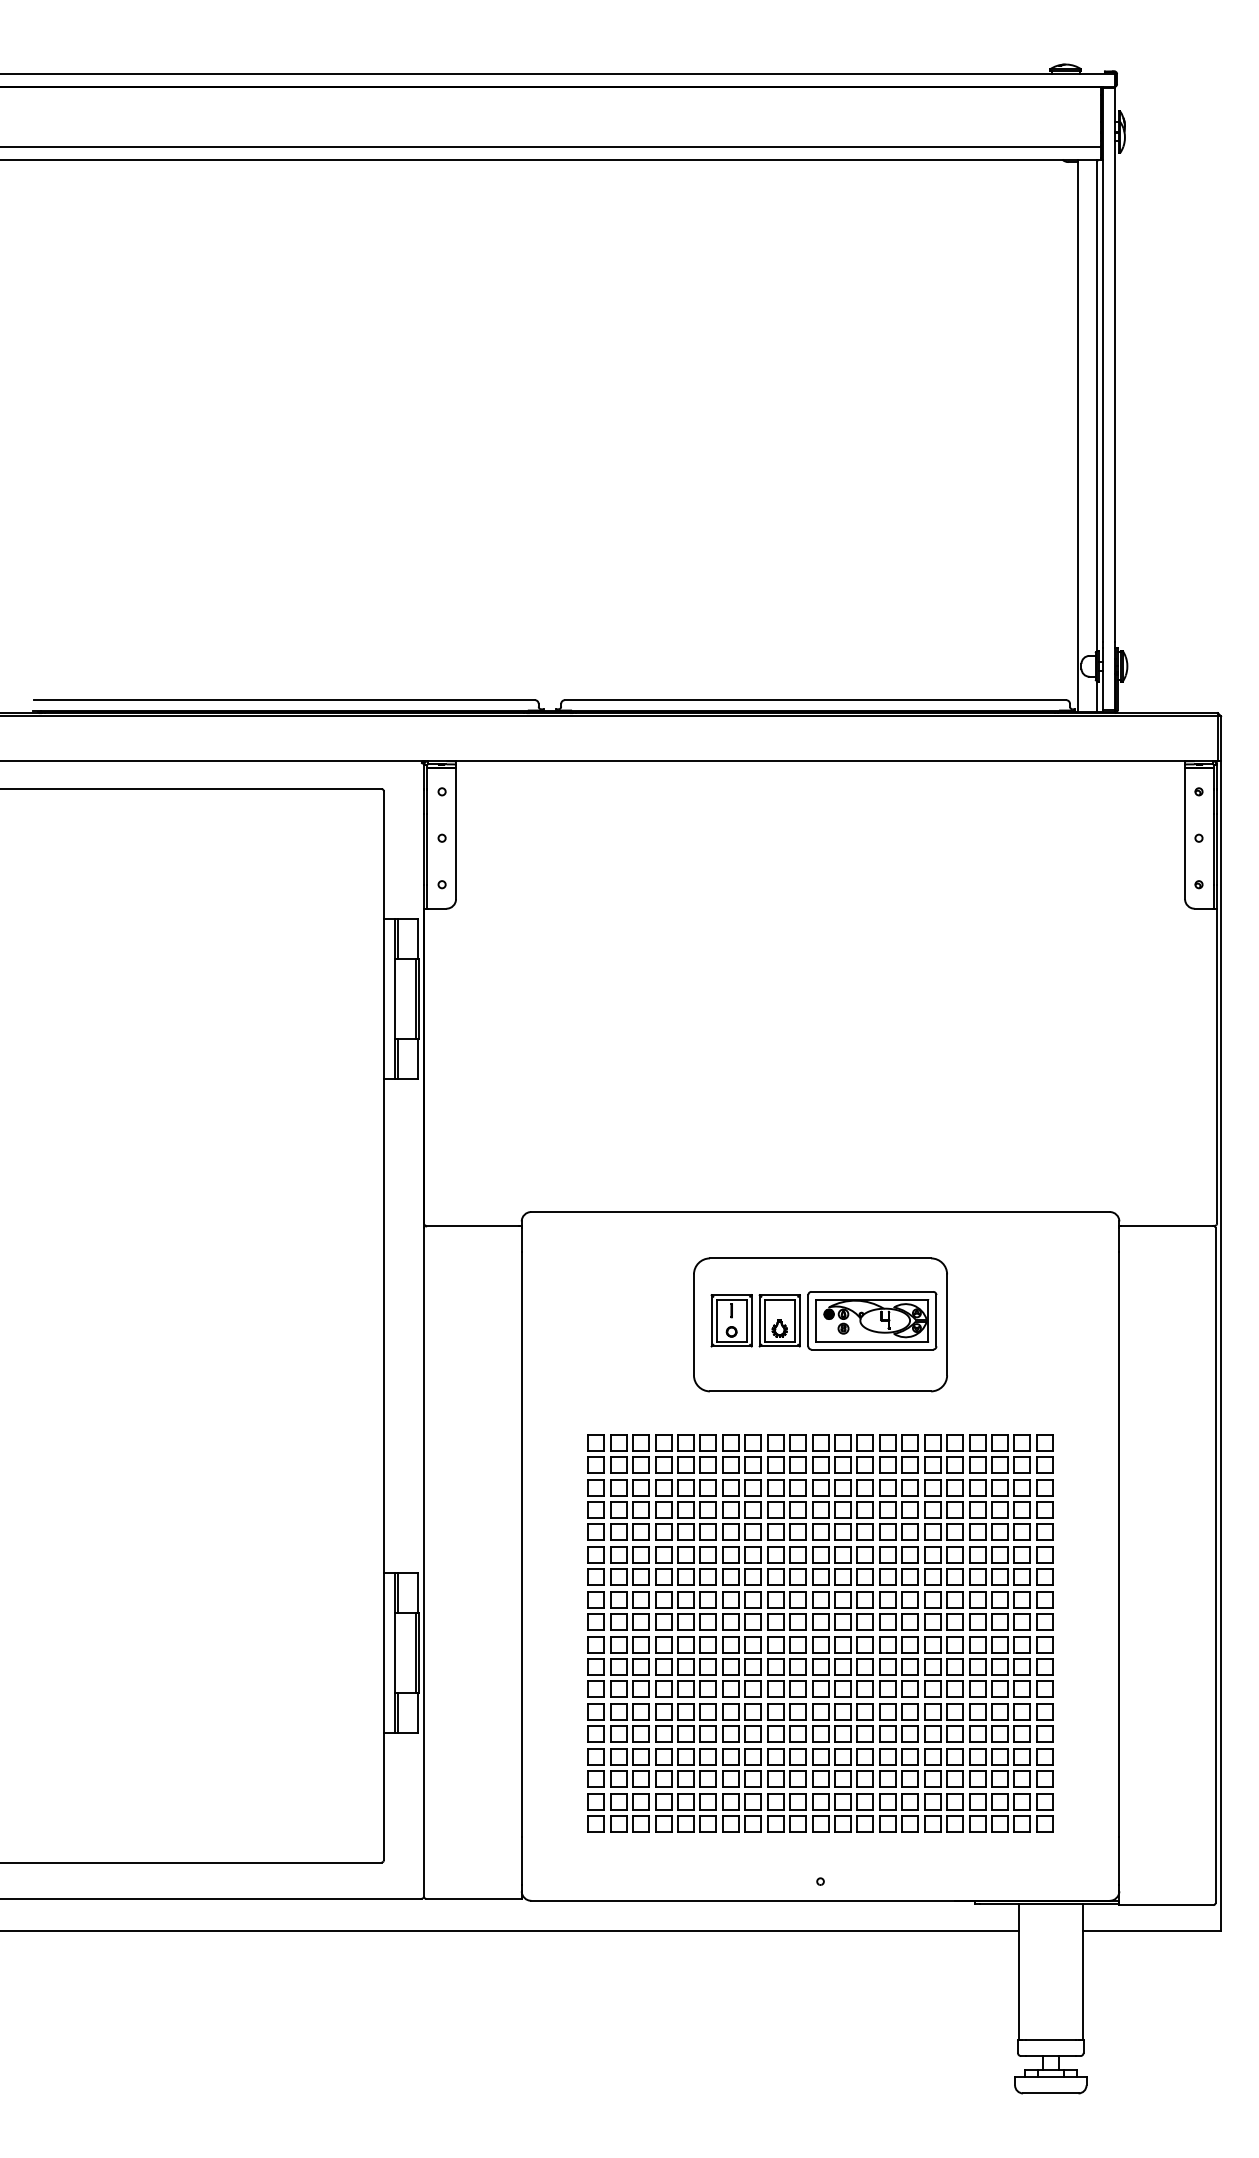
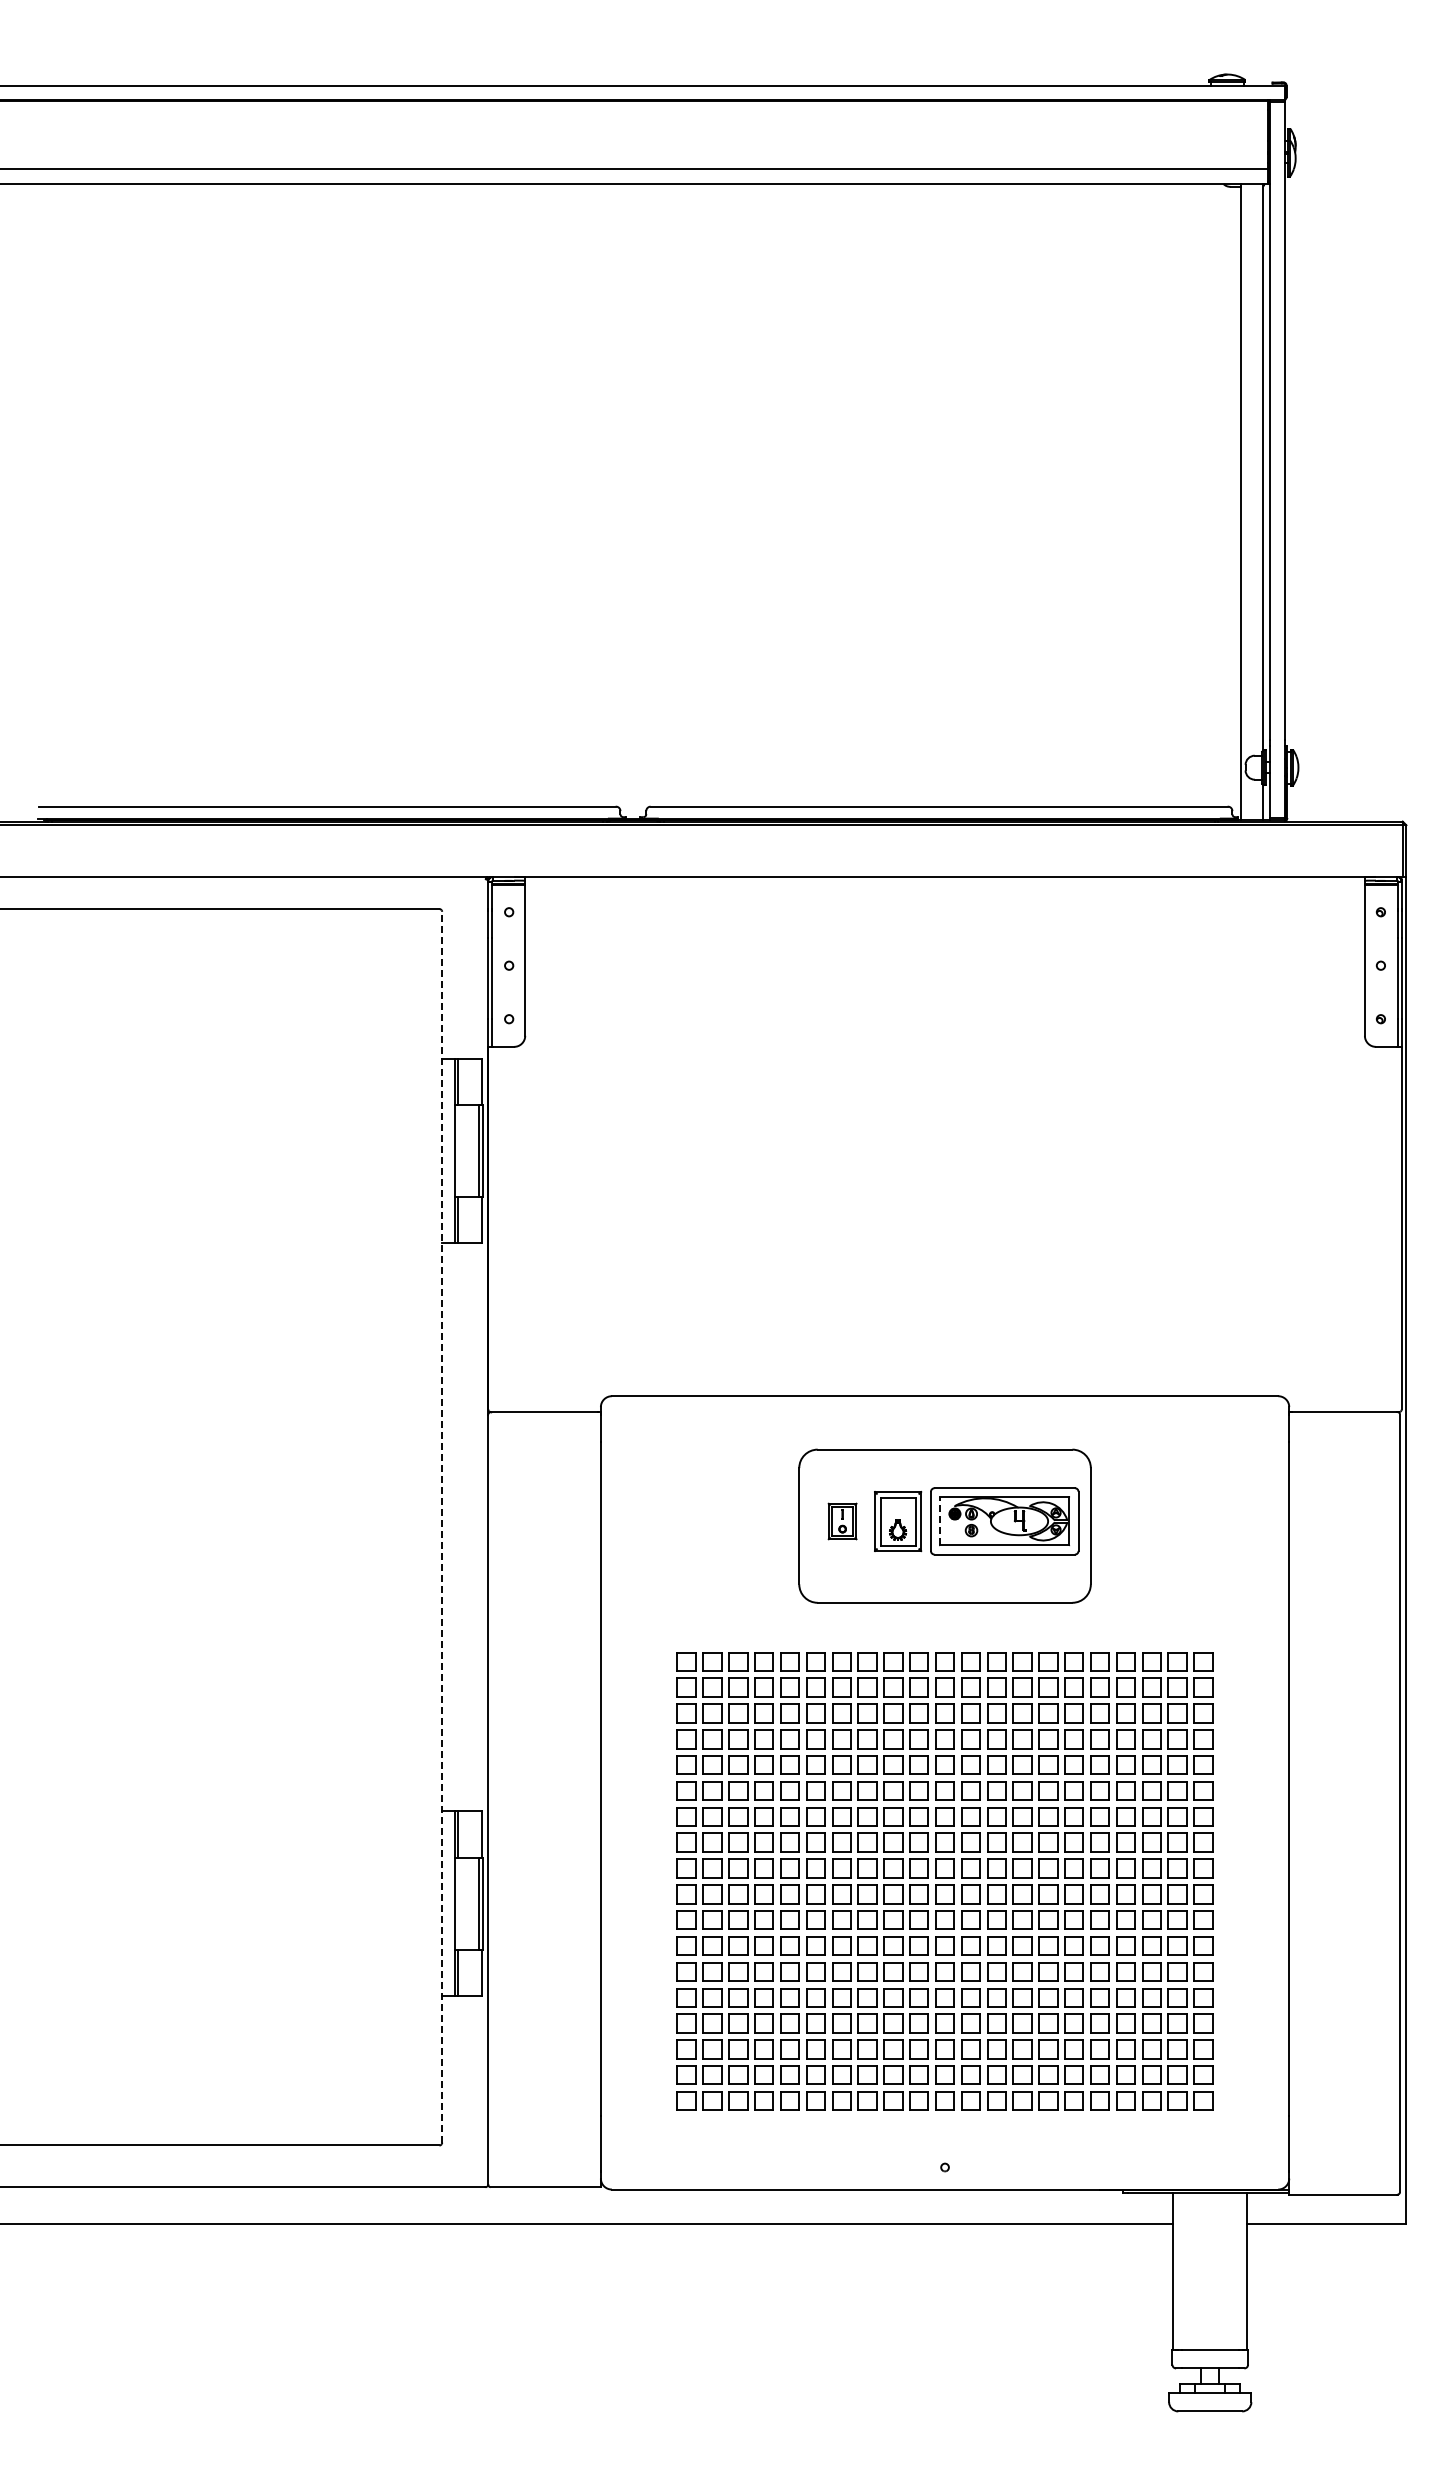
part: (731, 1320) -> (842, 1521), size x0.6
line: (816, 1320) -> (940, 1521), solid -> dashed
line: (384, 1325) -> (442, 1526), solid -> dashed

